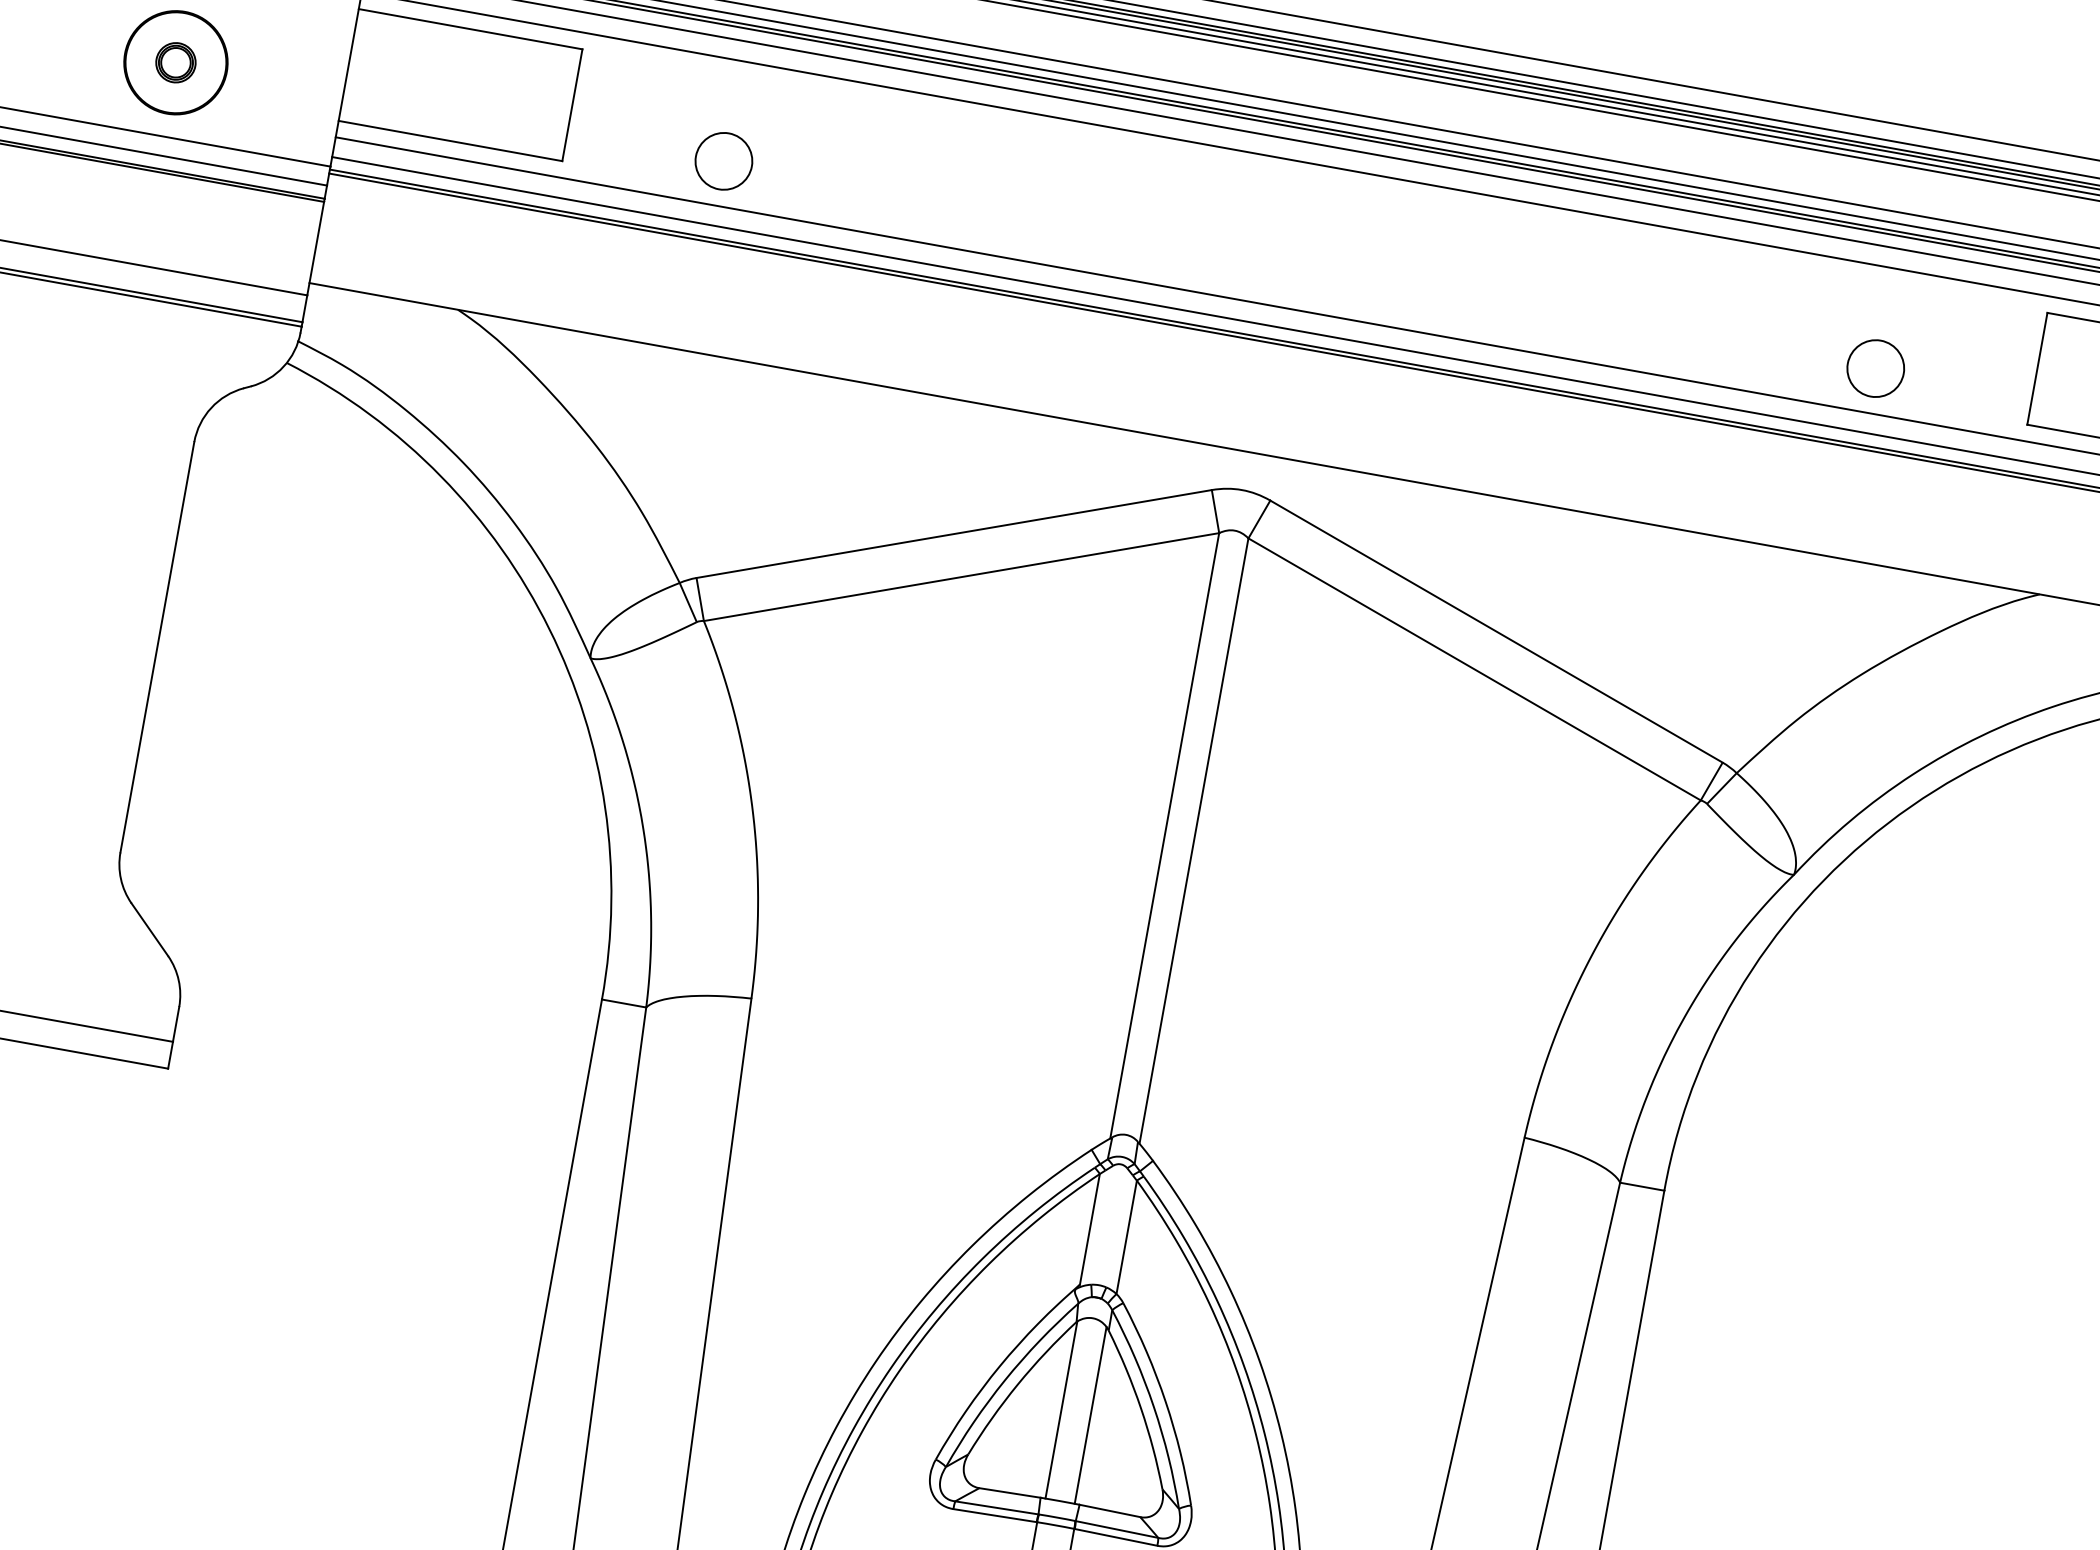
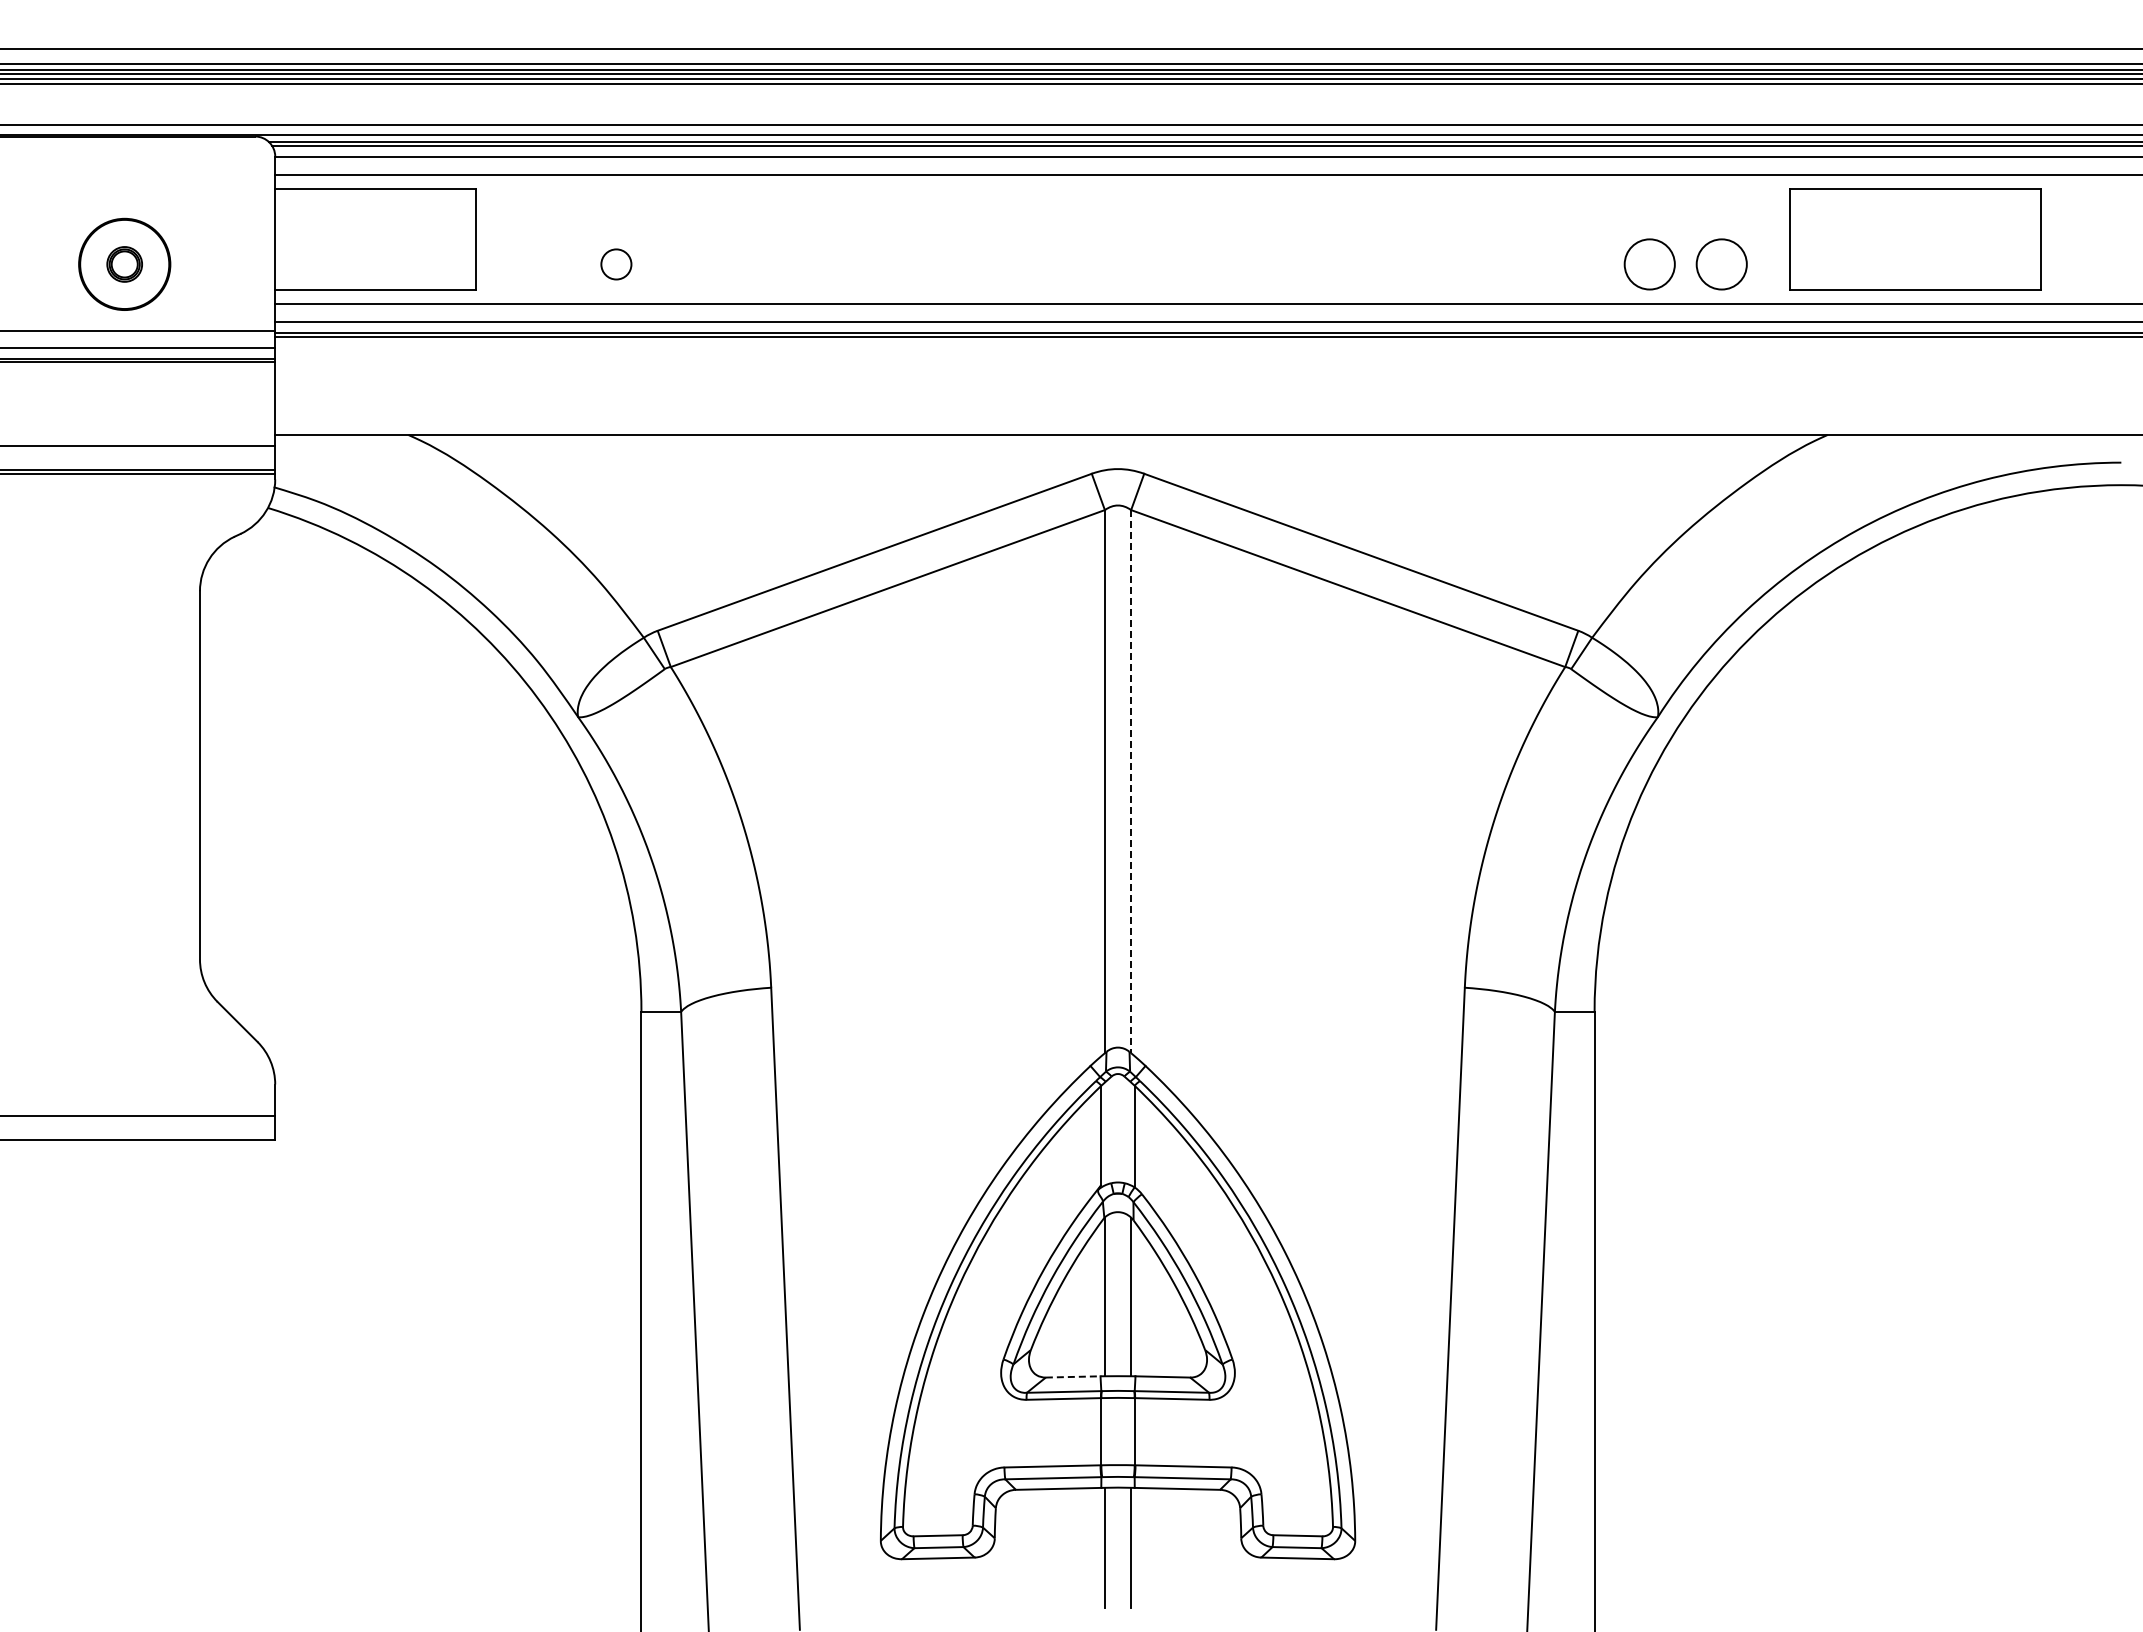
circle: (724, 161) -> (616, 264), size x0.6
circle: (1955, 383) -> (1721, 264), added
line: (1194, 840) -> (1131, 781), solid -> dashed
line: (1010, 1492) -> (1073, 1376), solid -> dashed

